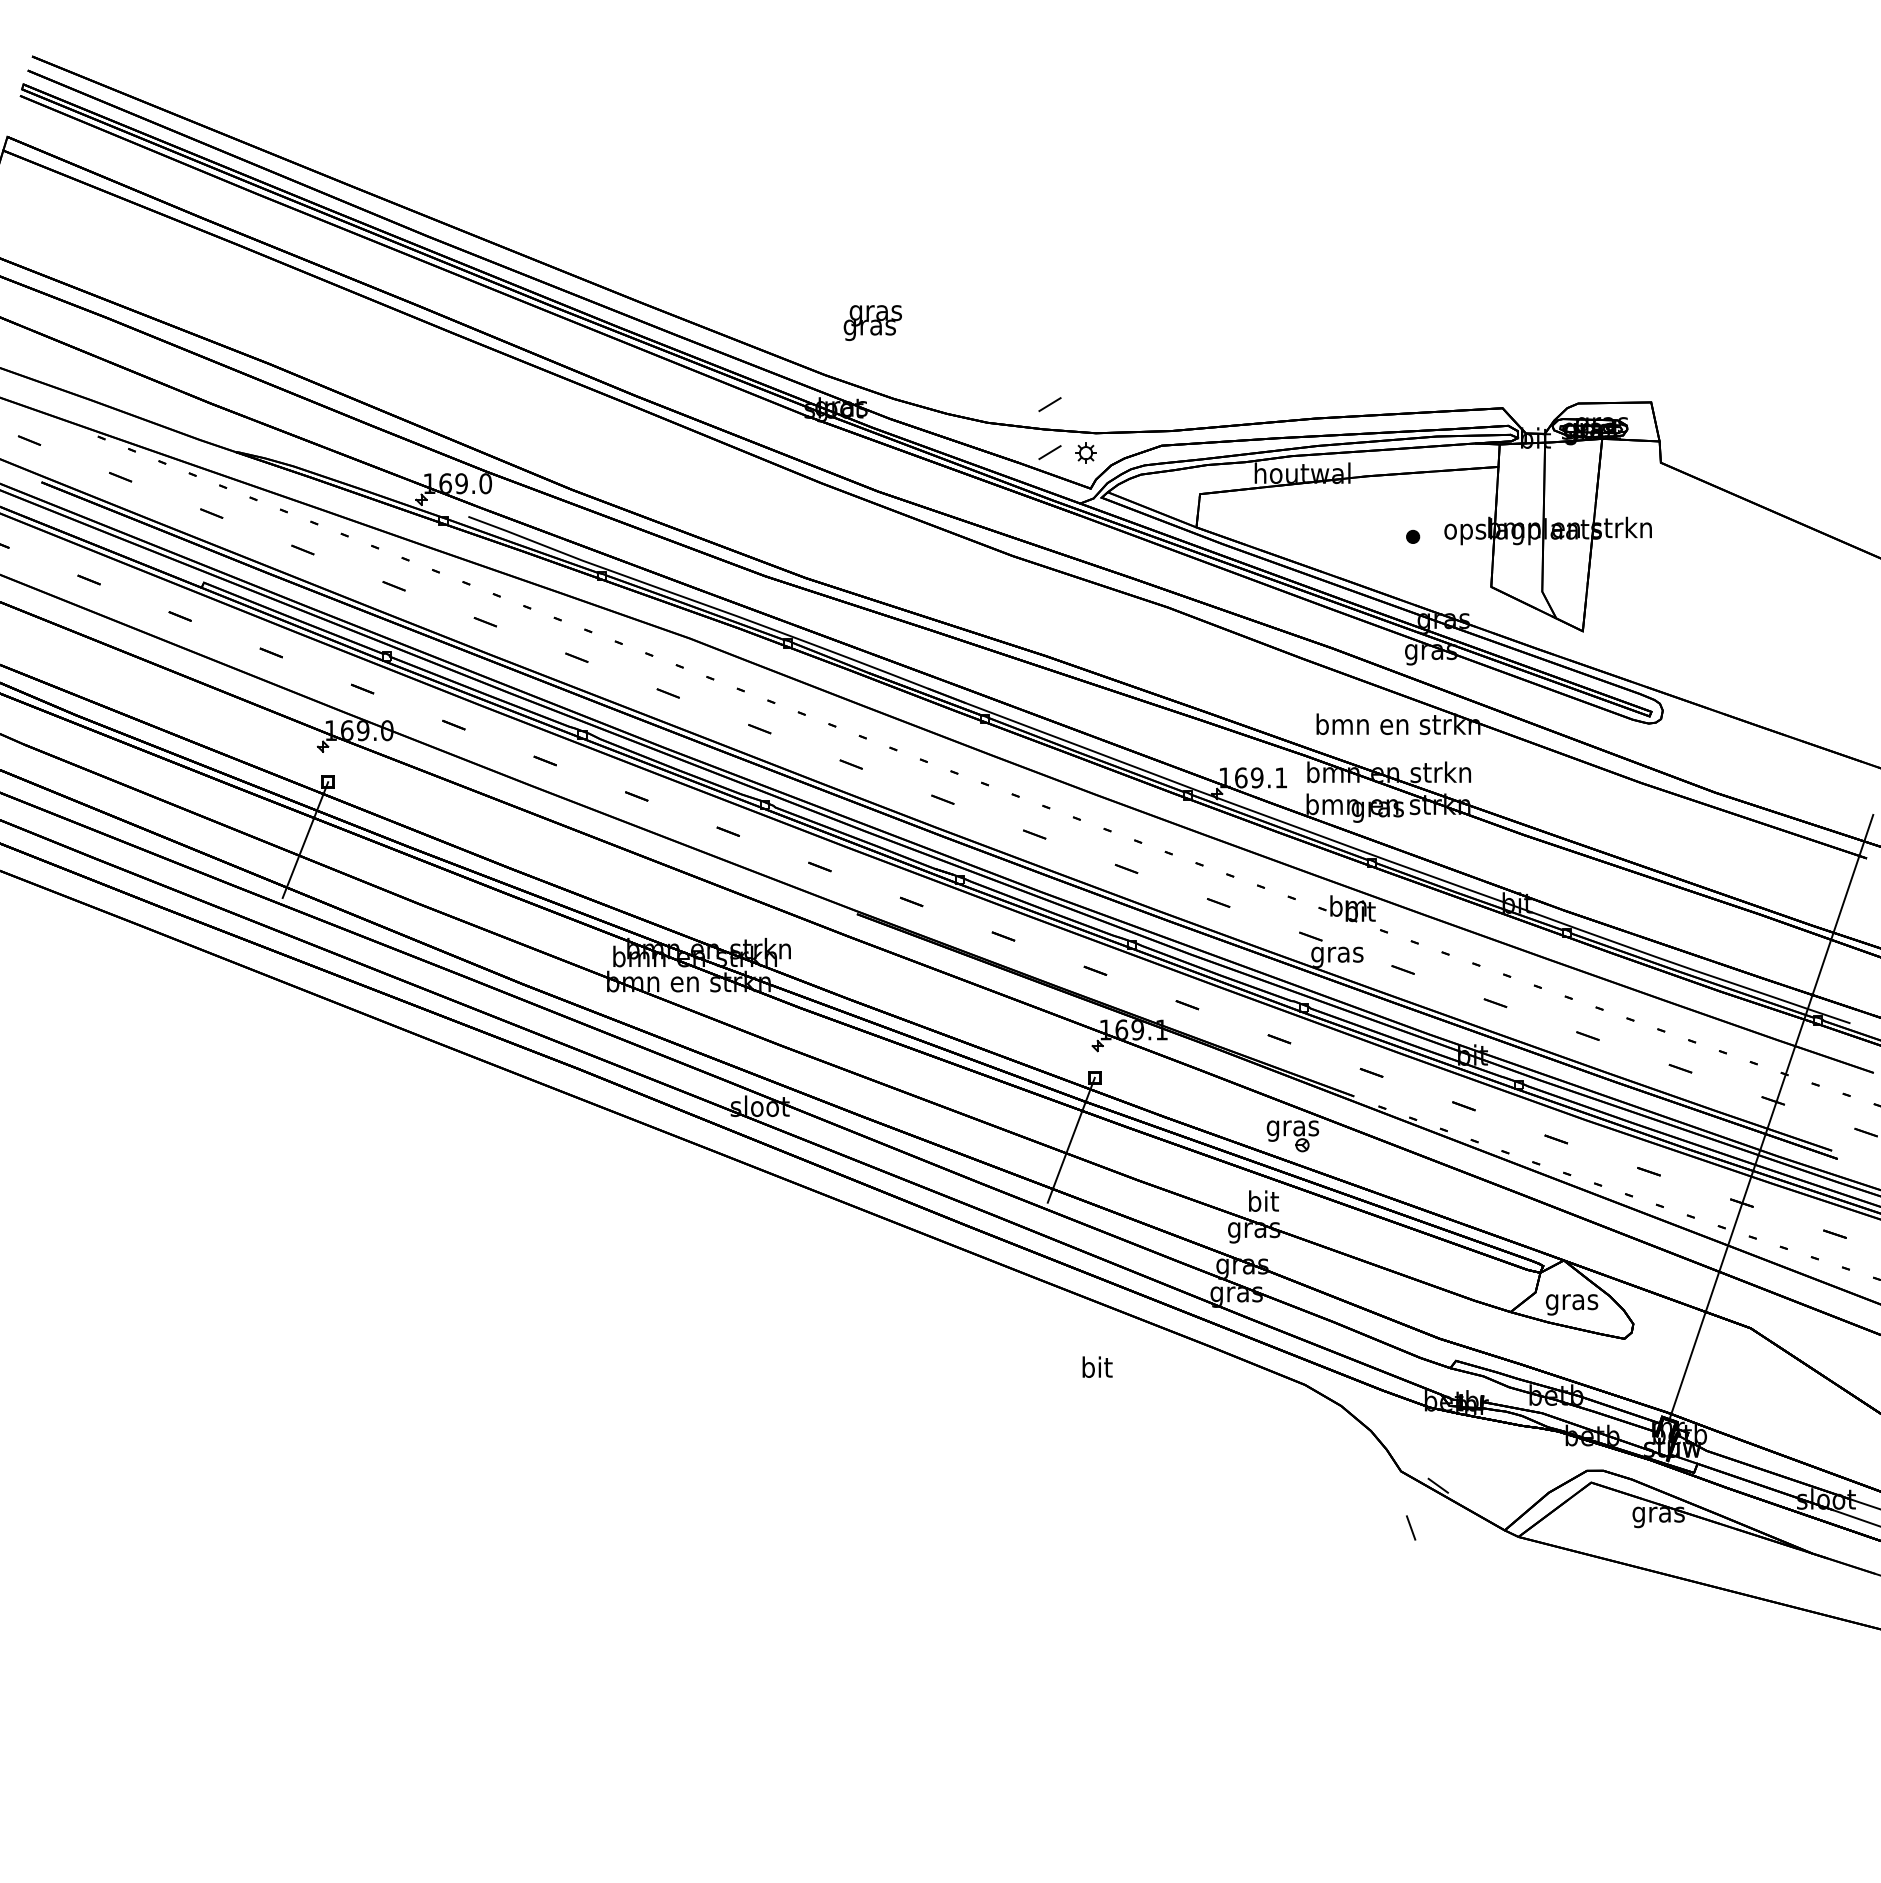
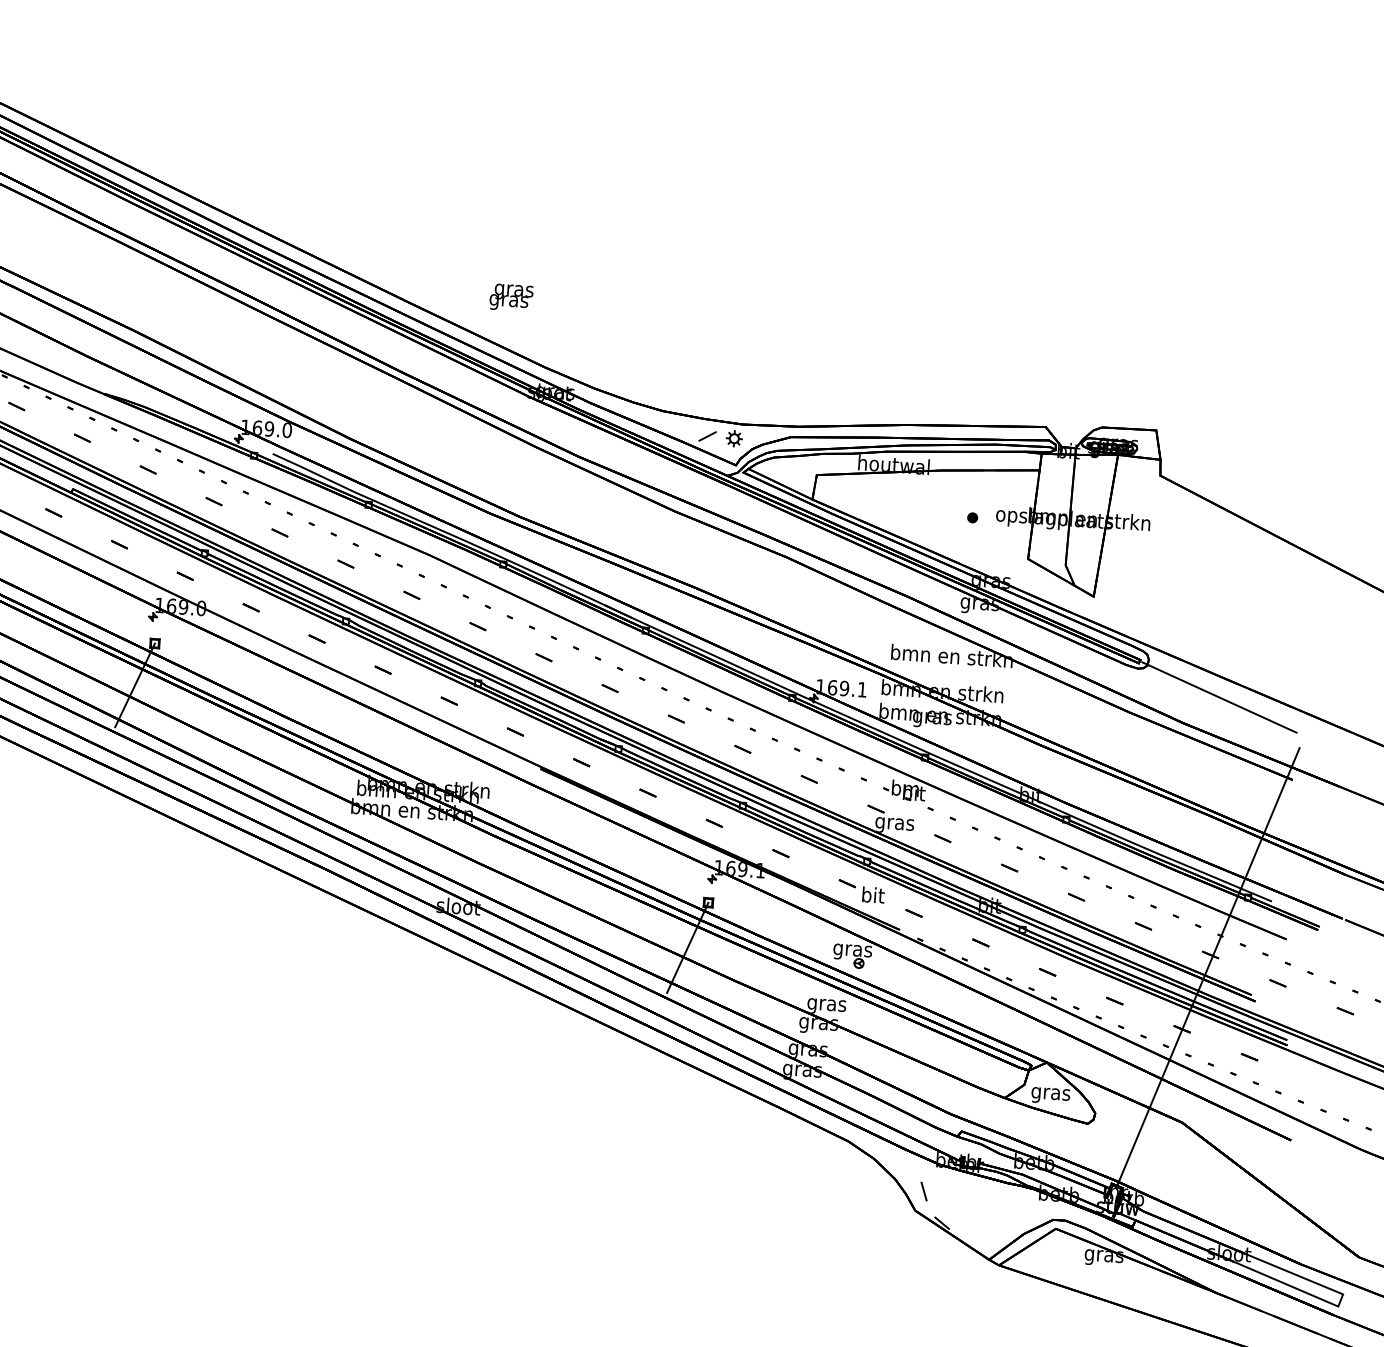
text: (872, 322) -> (511, 297), moved
line: (1049, 404) -> (709, 400), removed
line: (1760, 754) -> (1219, 697), added
text: (1263, 1203) -> (827, 1004), bit -> gras
text: (1097, 1366) -> (873, 894), moved
line: (1411, 1527) -> (924, 1191), moved

